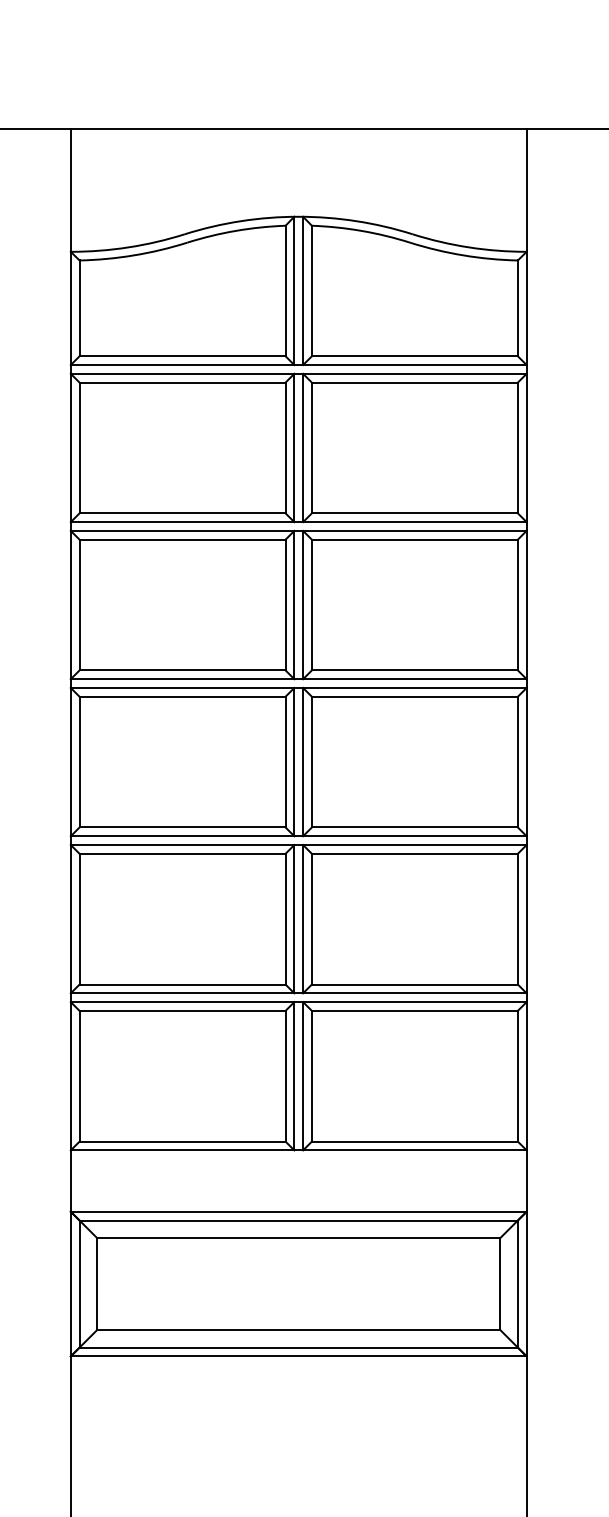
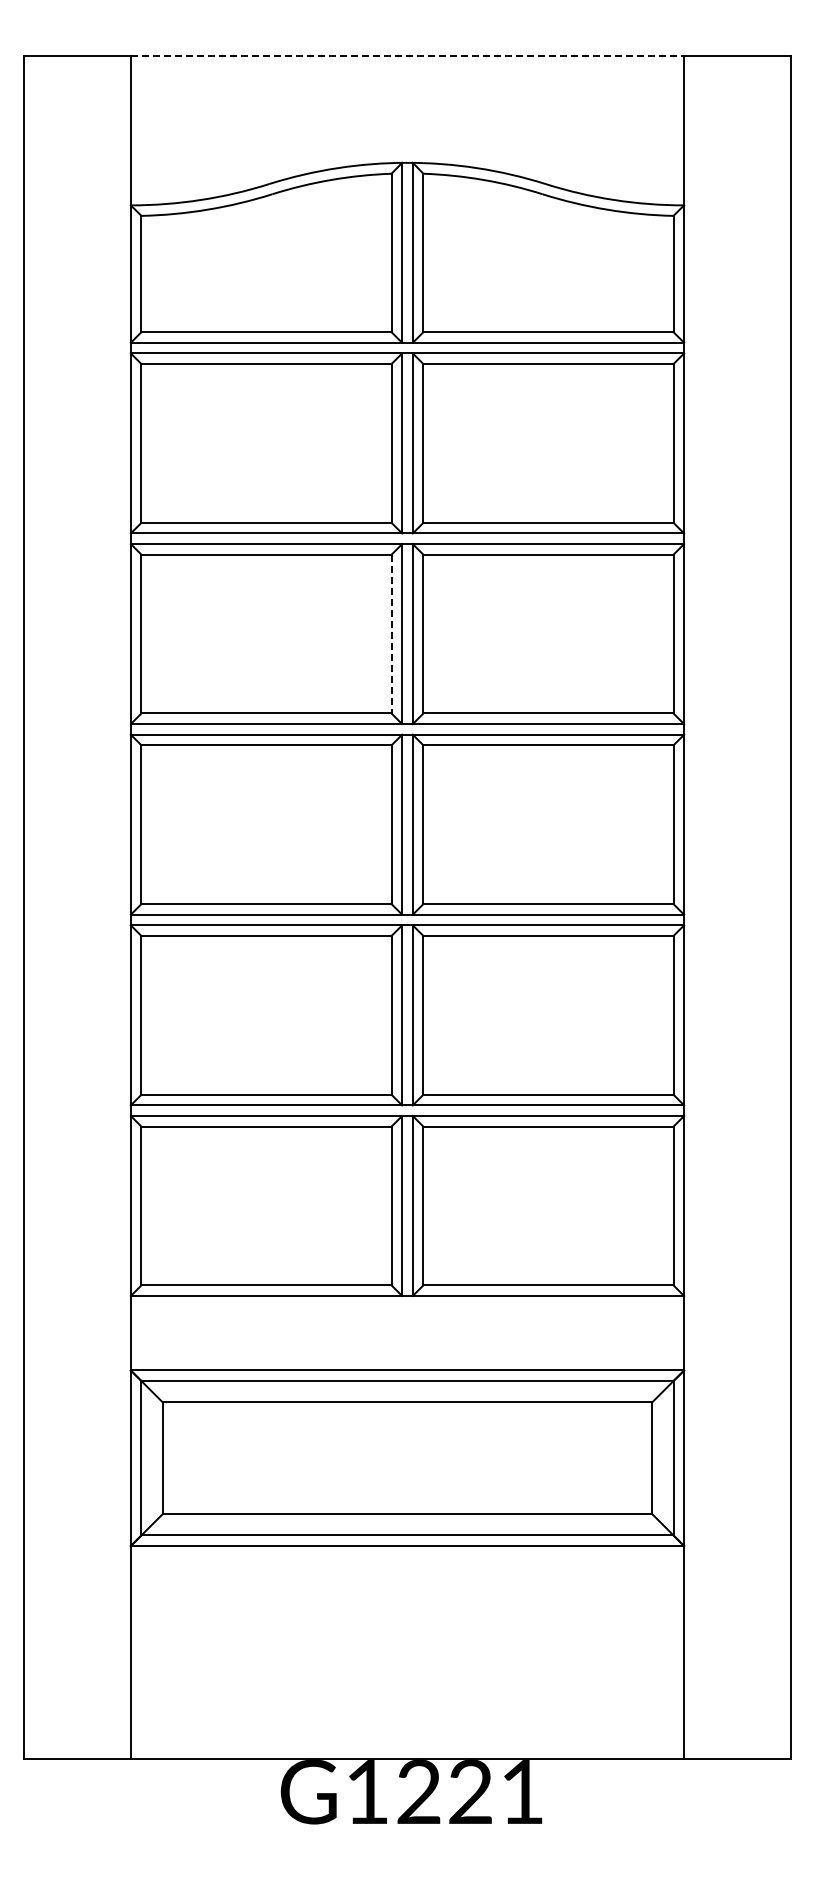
line: (298, 129) -> (407, 56), solid -> dashed
line: (285, 605) -> (391, 634), solid -> dashed

